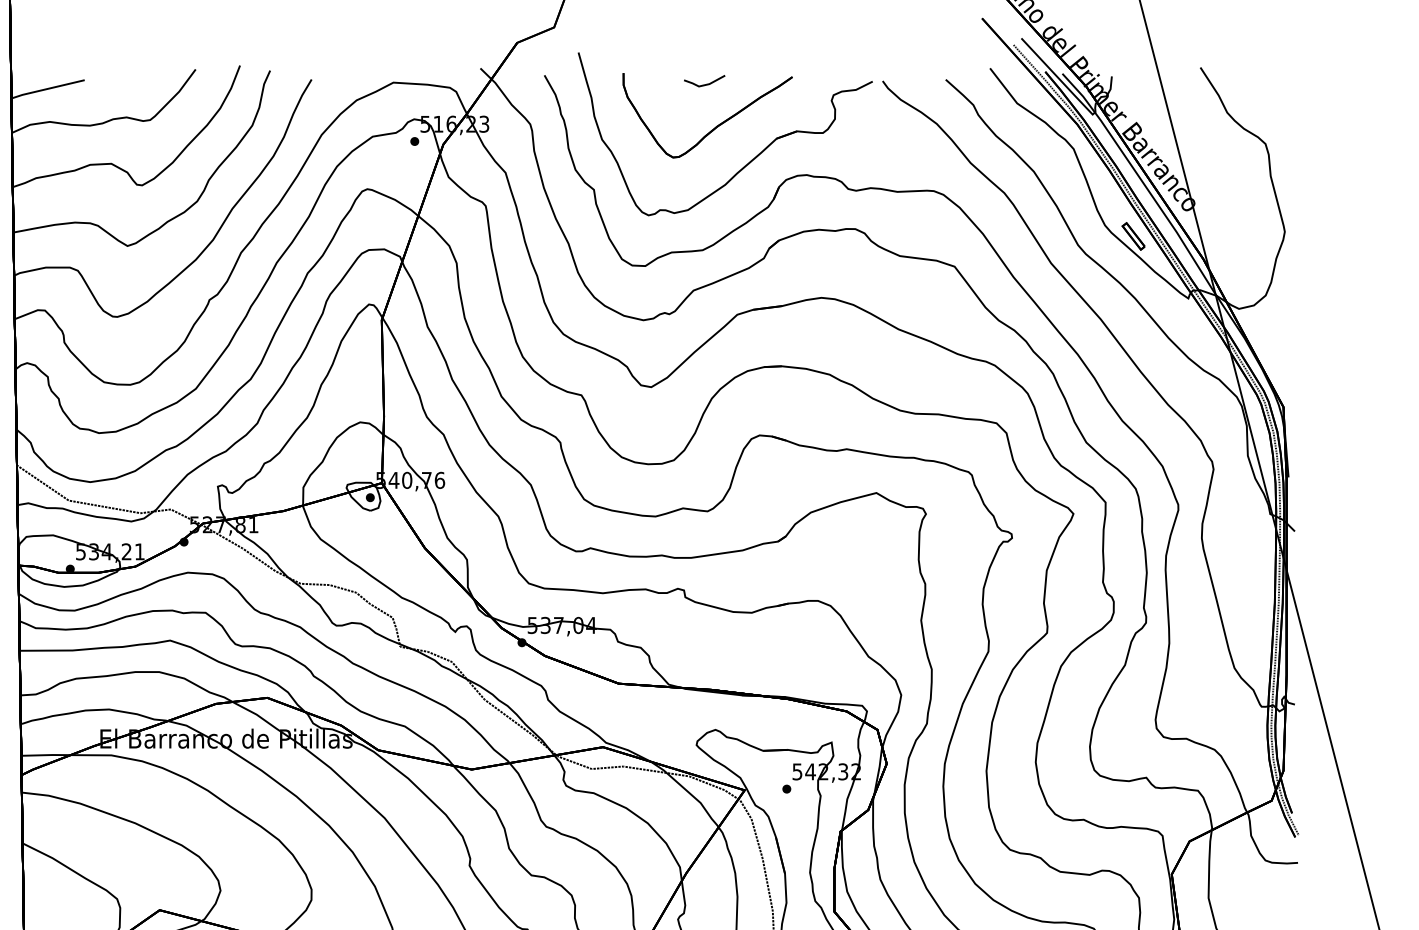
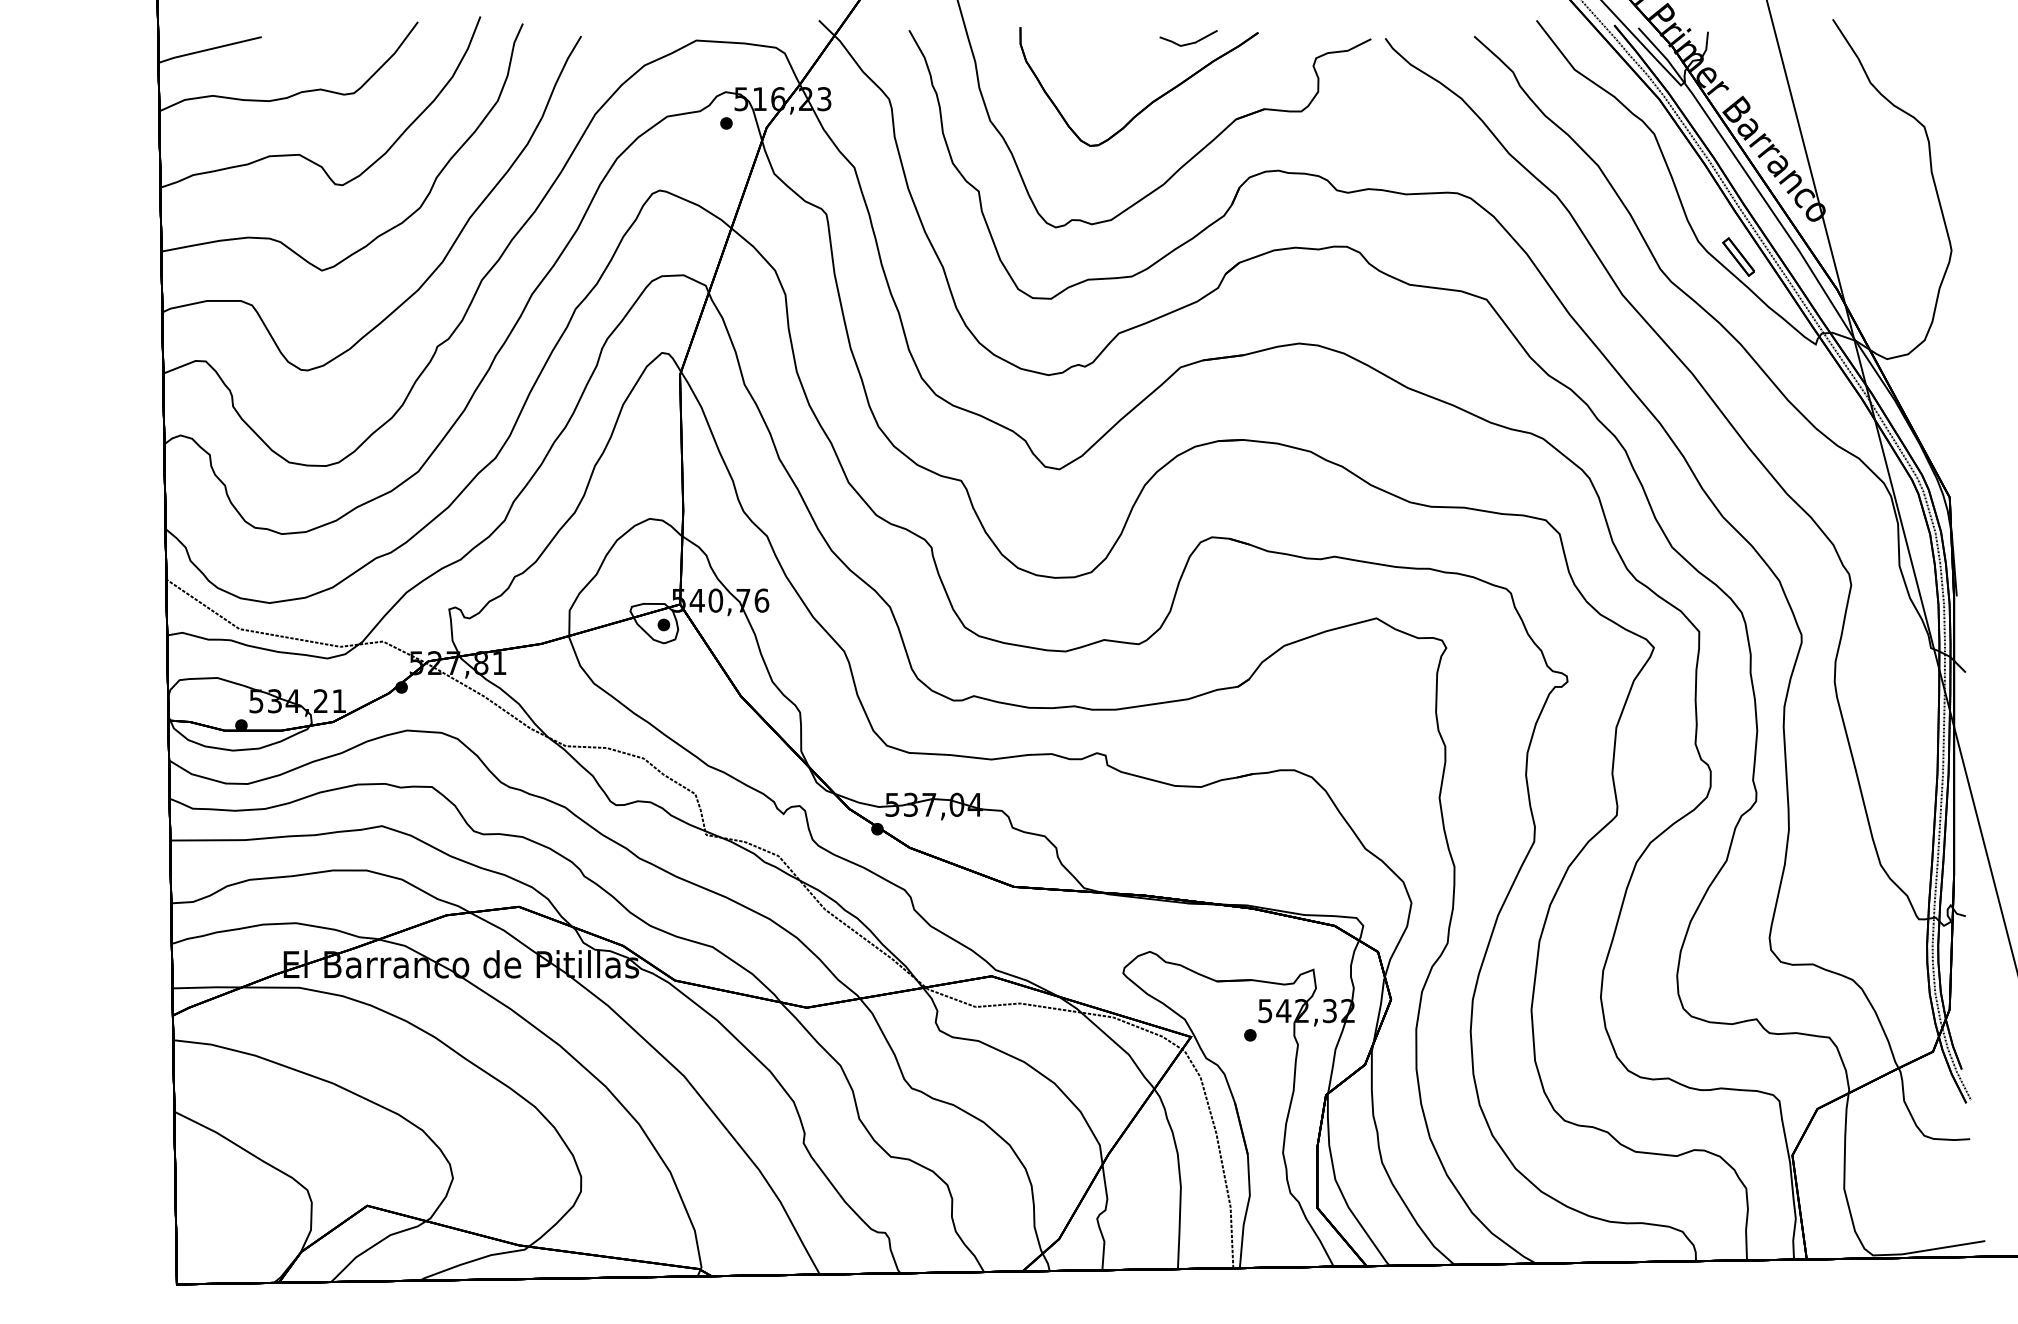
line: (705, 84) -> (1190, 42), moved

